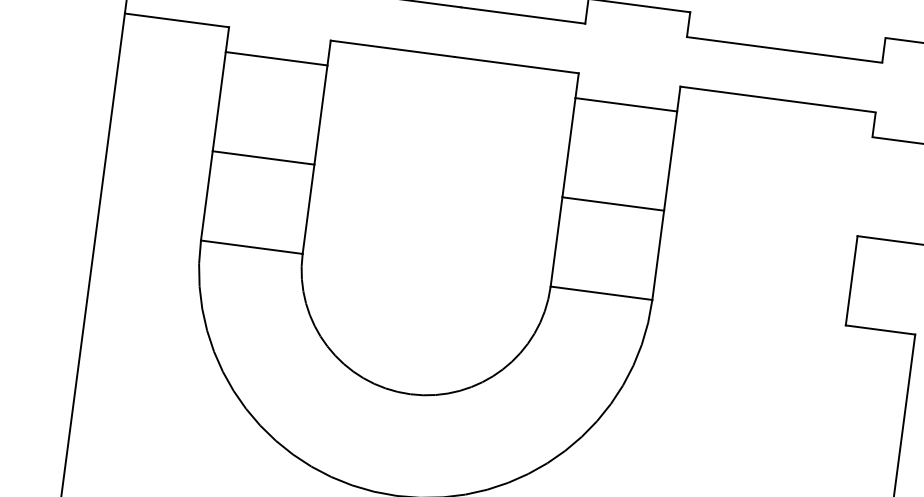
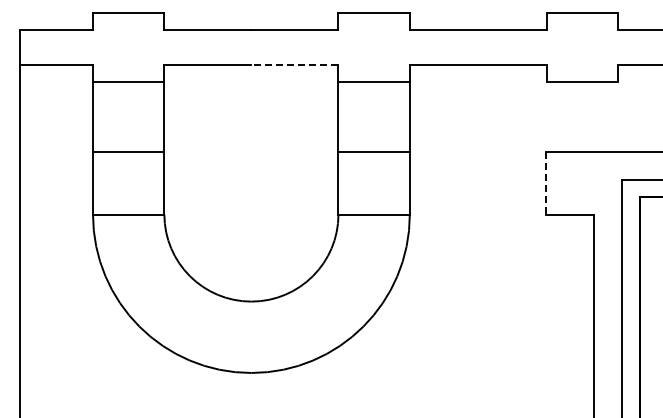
line: (516, 64) -> (294, 64), solid -> dashed
line: (851, 281) -> (545, 183), solid -> dashed

